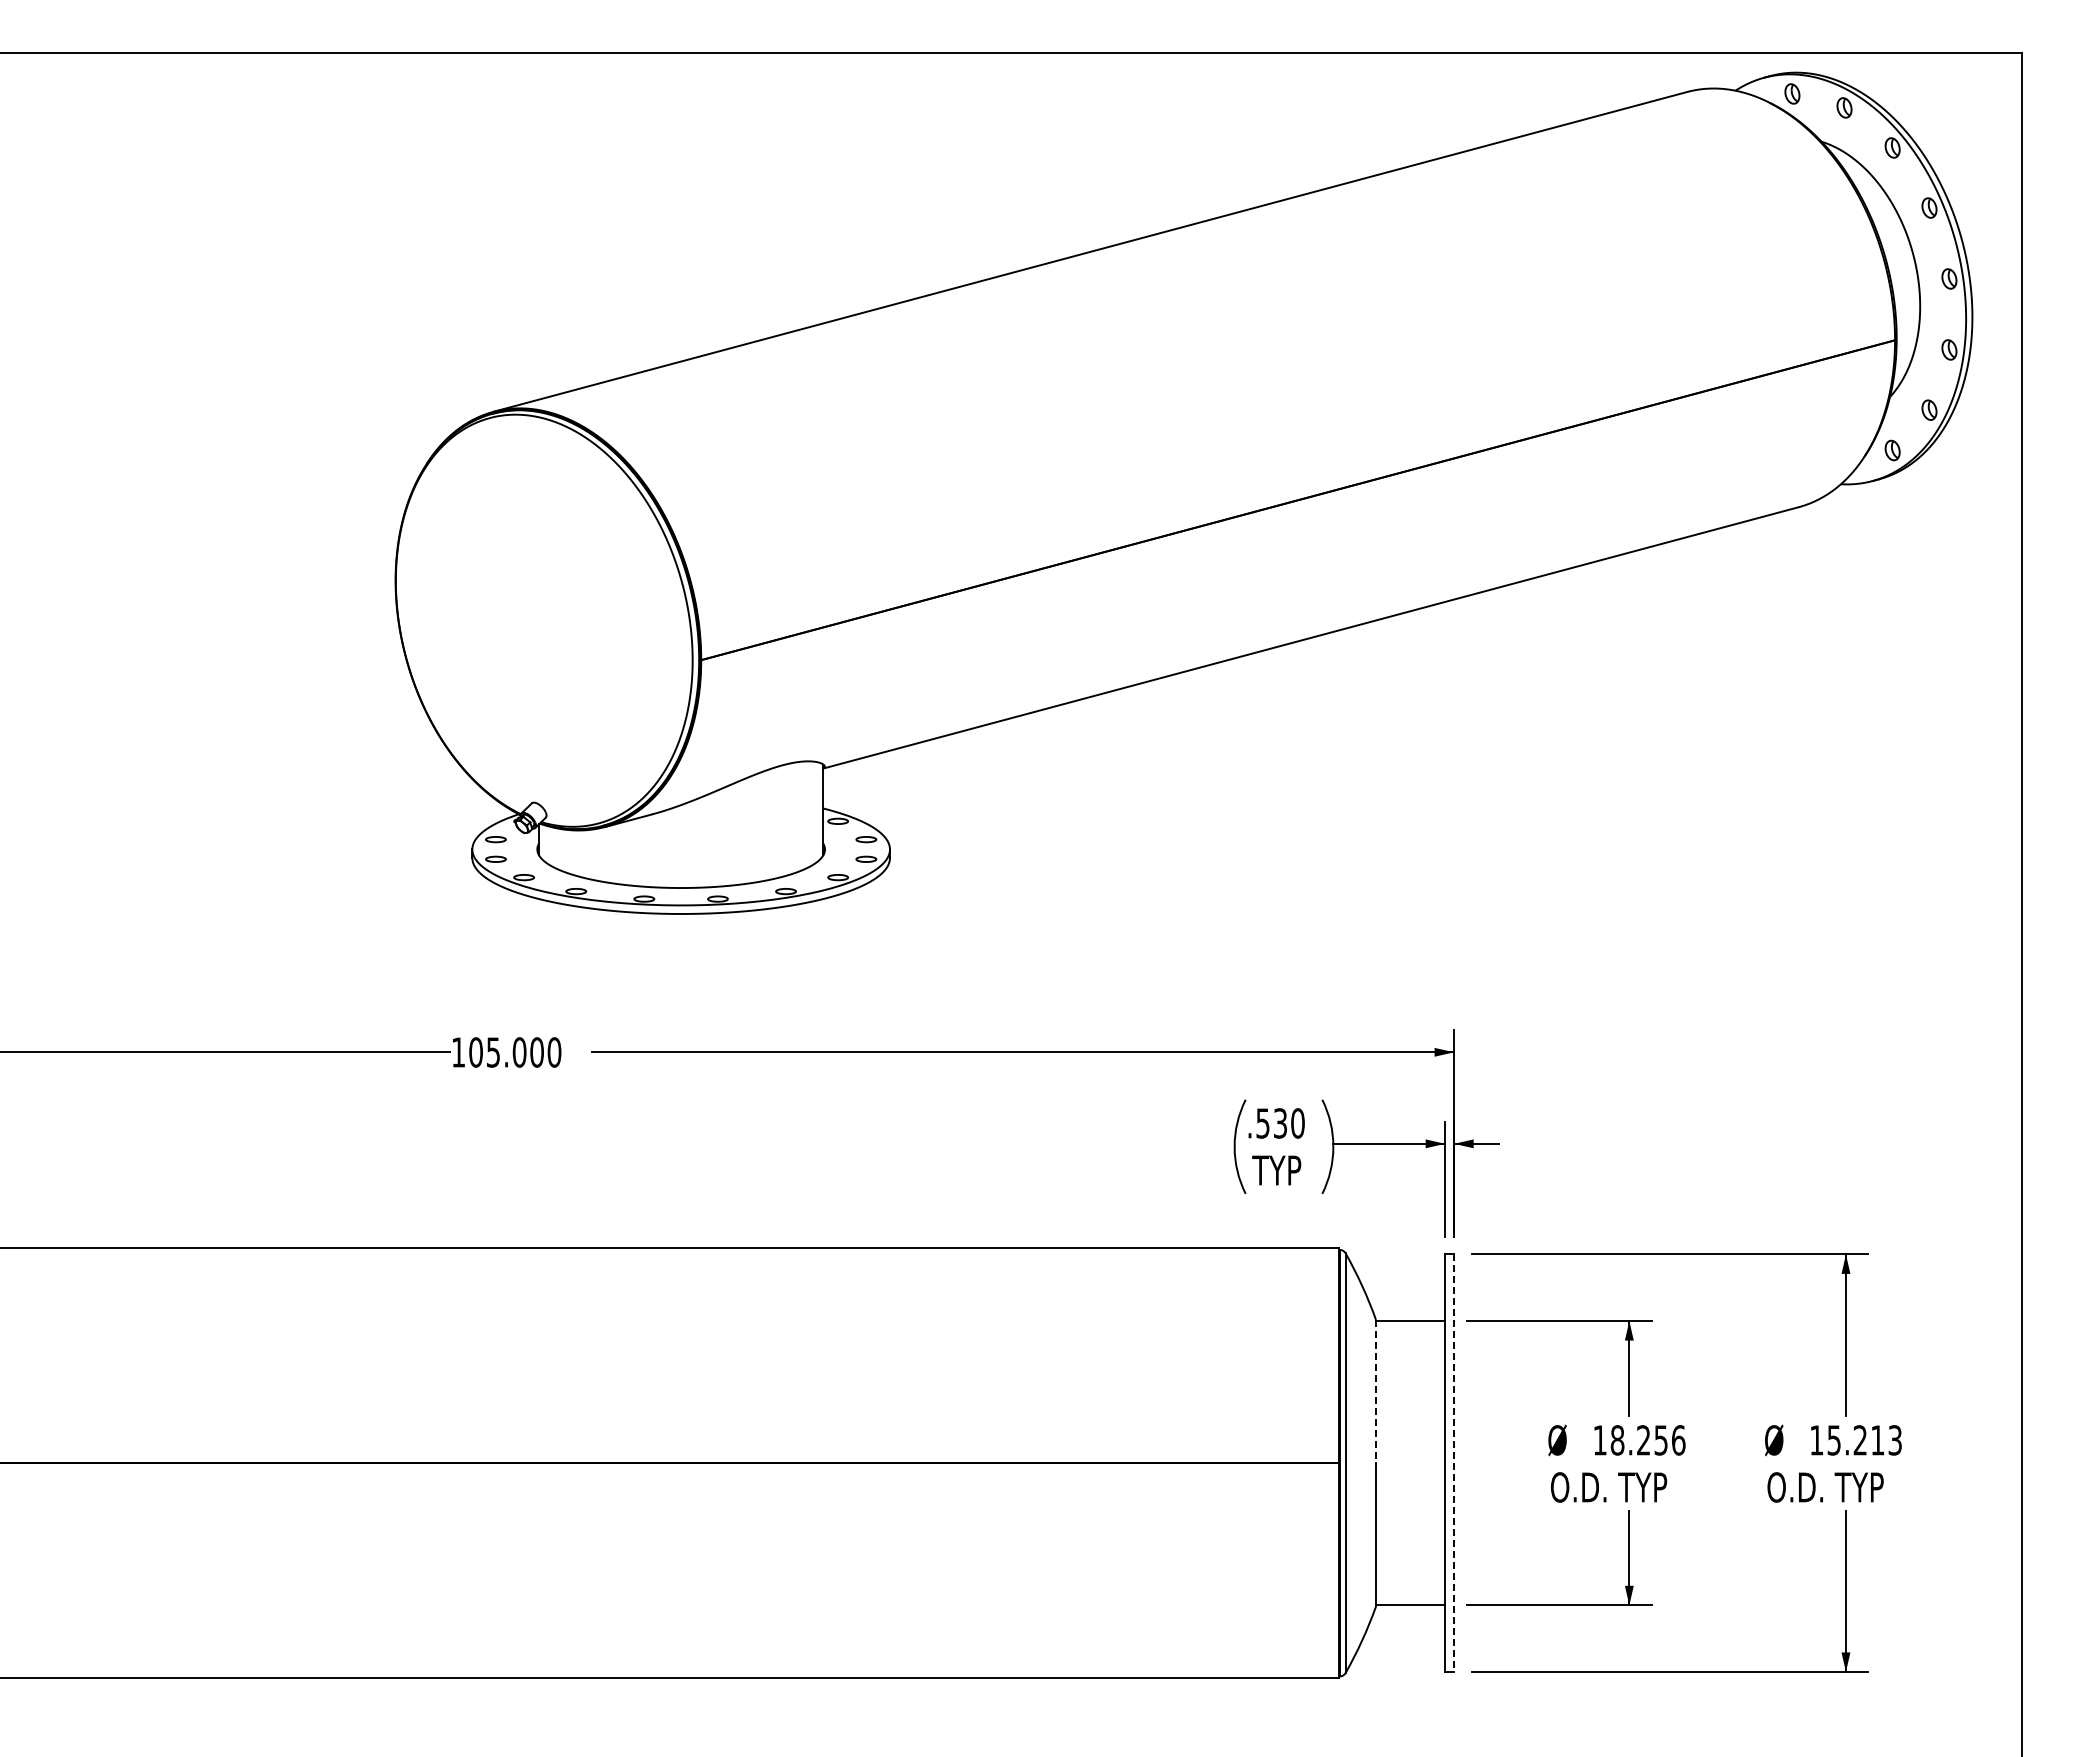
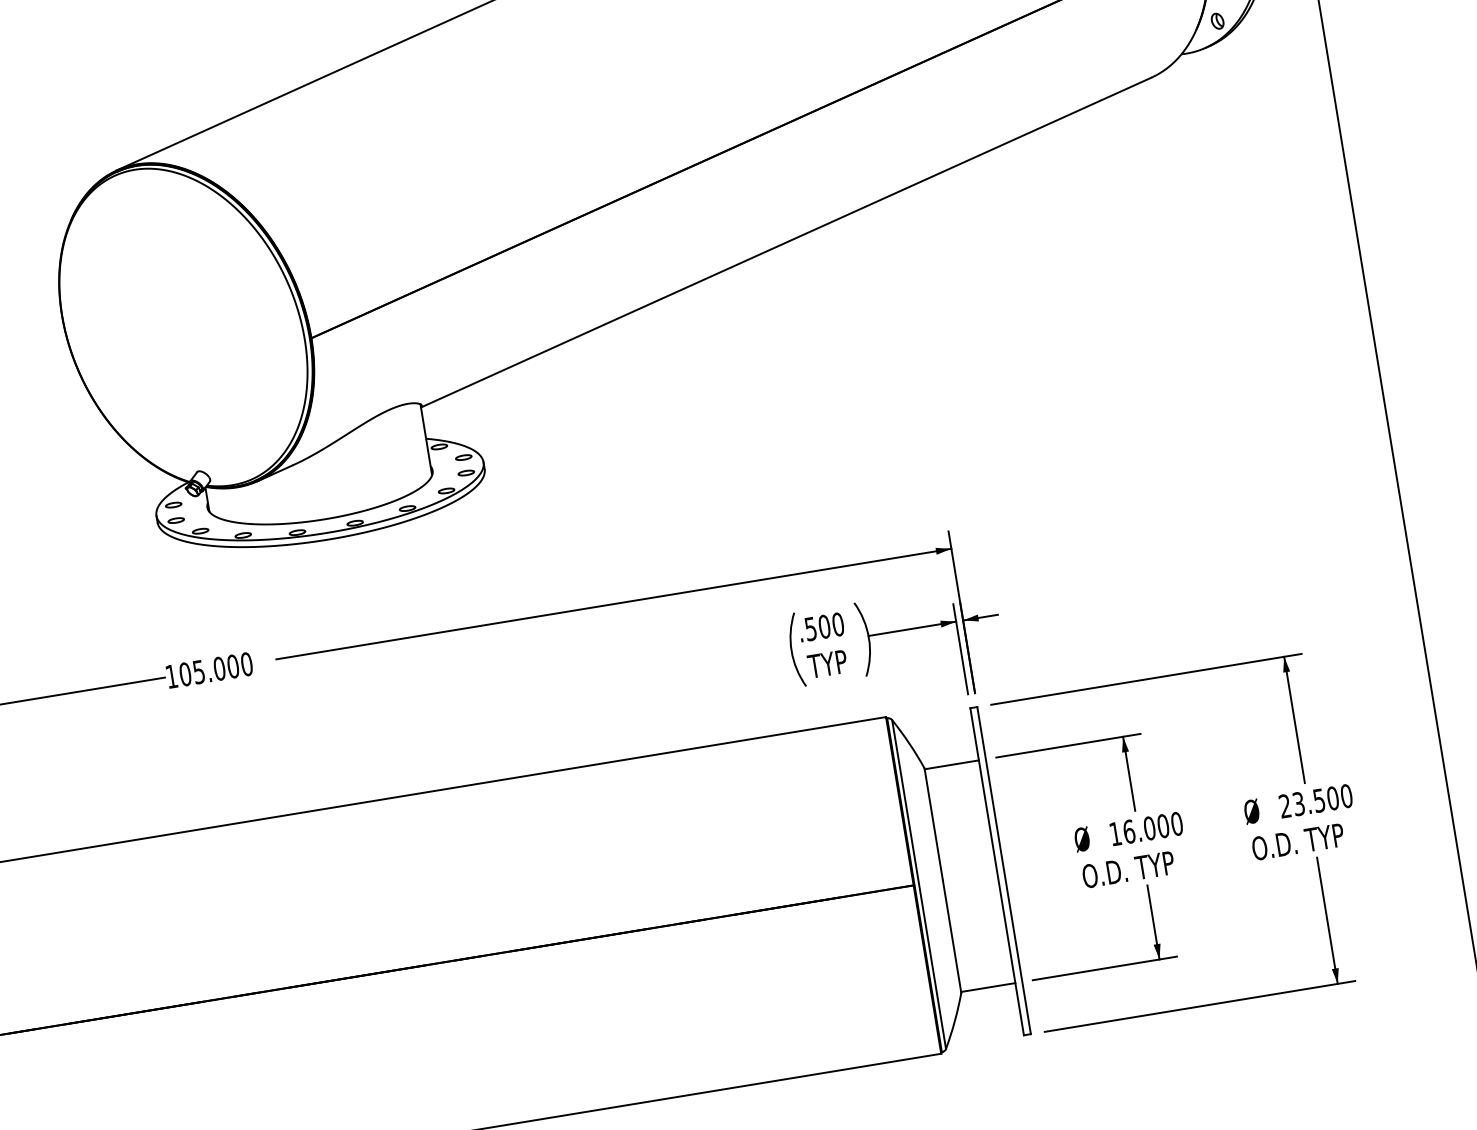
text: (1280, 1123) -> (824, 626), .530 -> .500
line: (1376, 1391) -> (934, 824), dashed -> solid
text: (1647, 1440) -> (1152, 828), 18.256 -> 16.000
text: (1856, 1440) -> (1316, 801), 15.213 -> 23.500
line: (1454, 1463) -> (1004, 870), dashed -> solid

